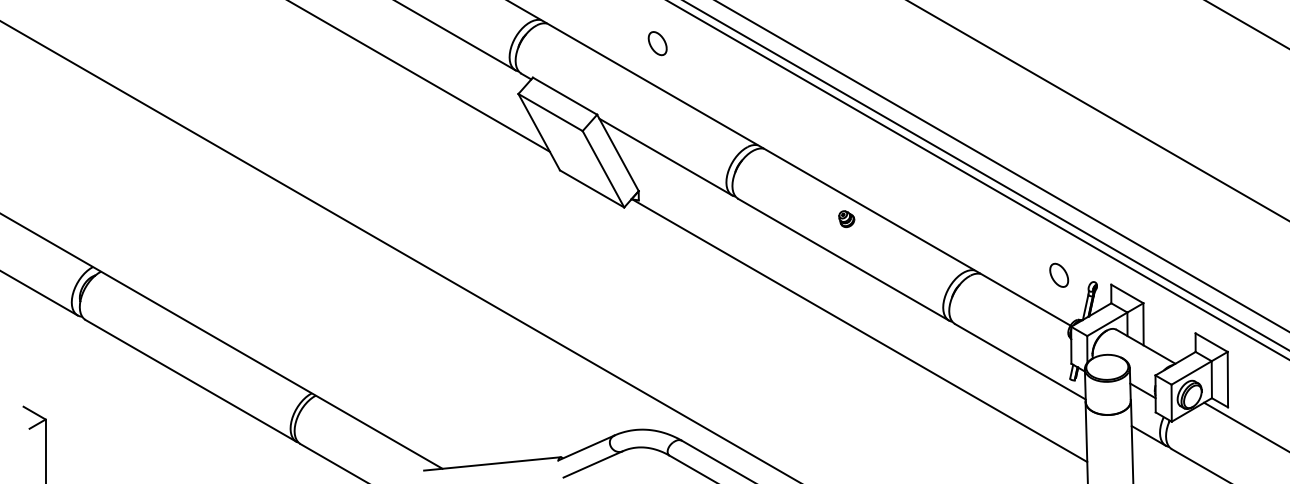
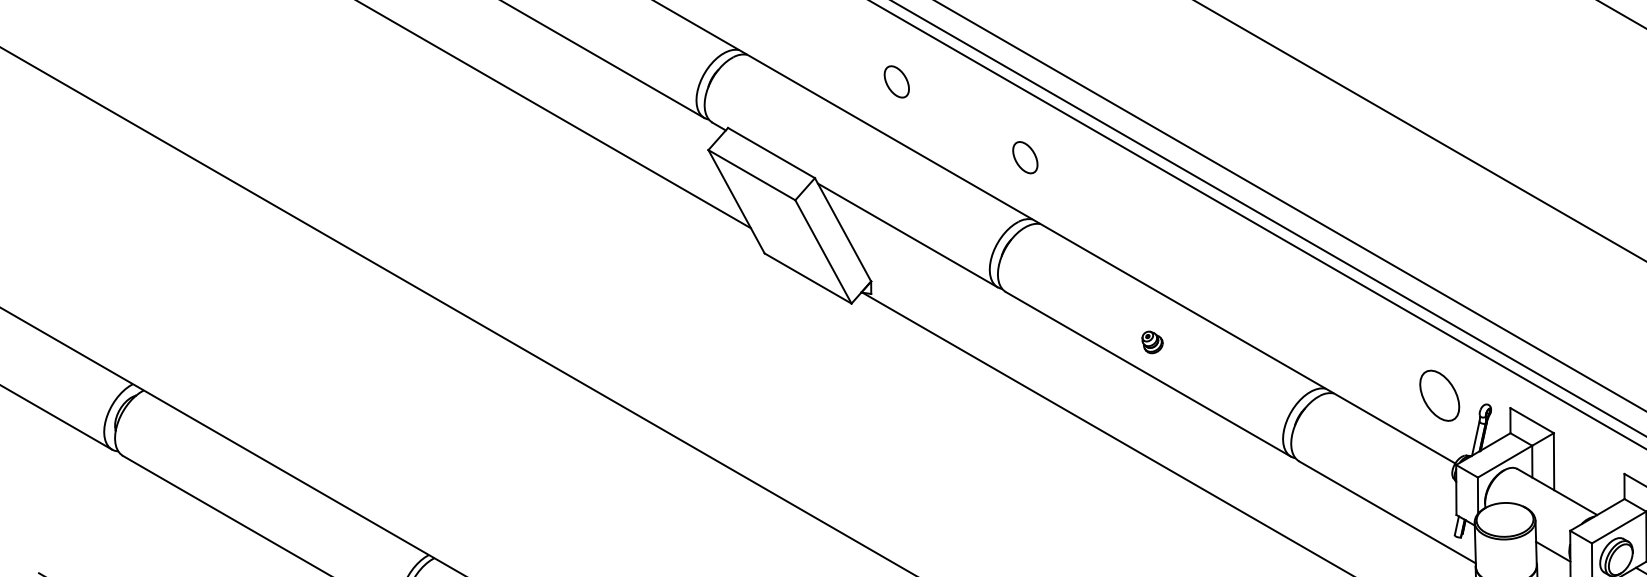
part: (752, 99) -> (1025, 157), added
part: (846, 219) -> (1152, 342), moved
part: (1059, 274) -> (1440, 394), size x1.6

